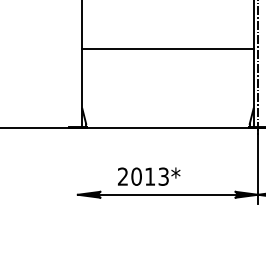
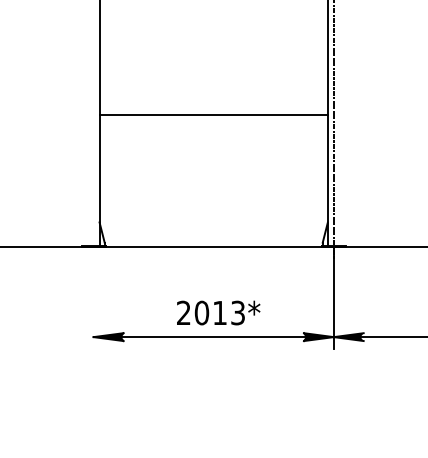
line: (167, 48) -> (213, 114), moved
text: (149, 176) -> (218, 312), moved

